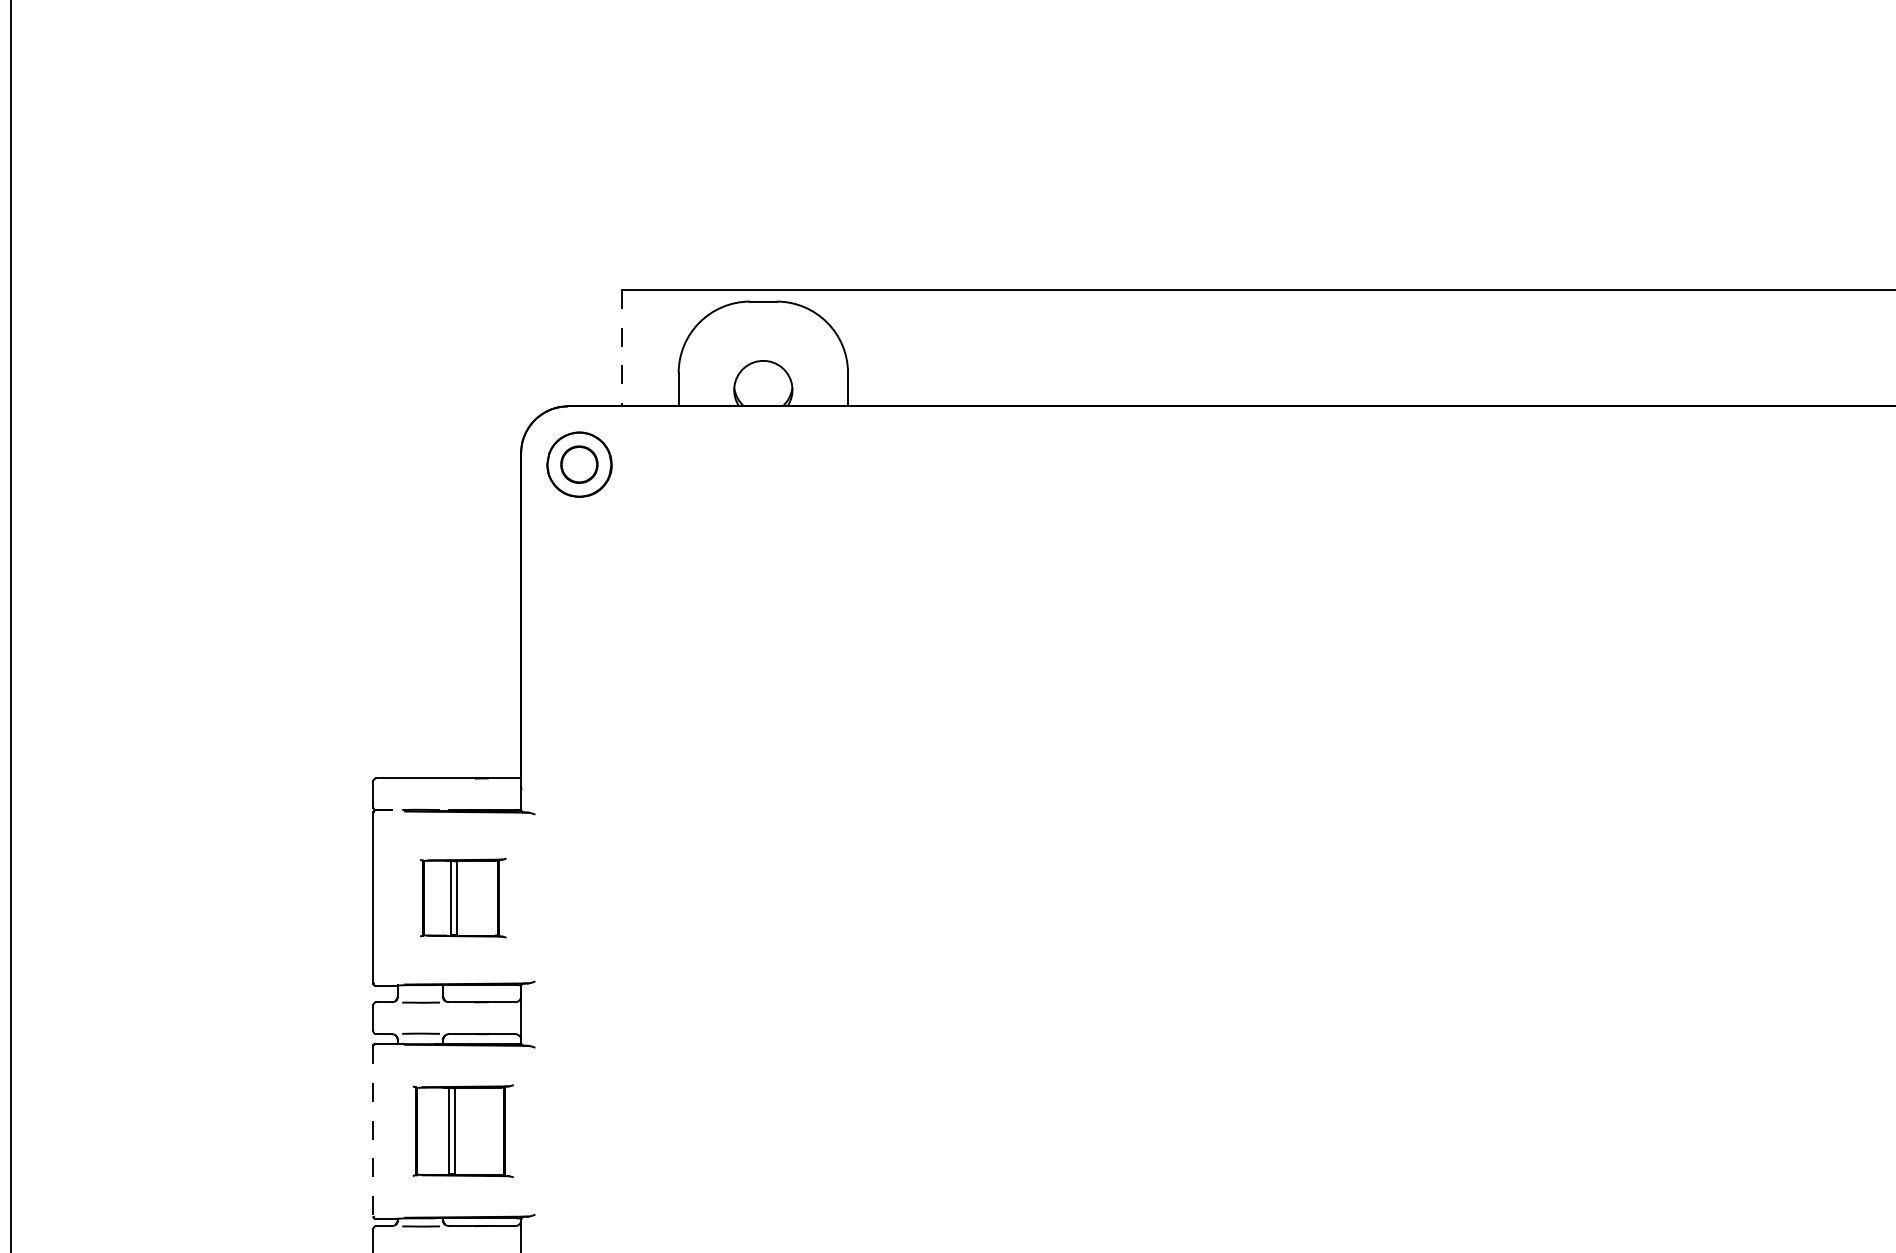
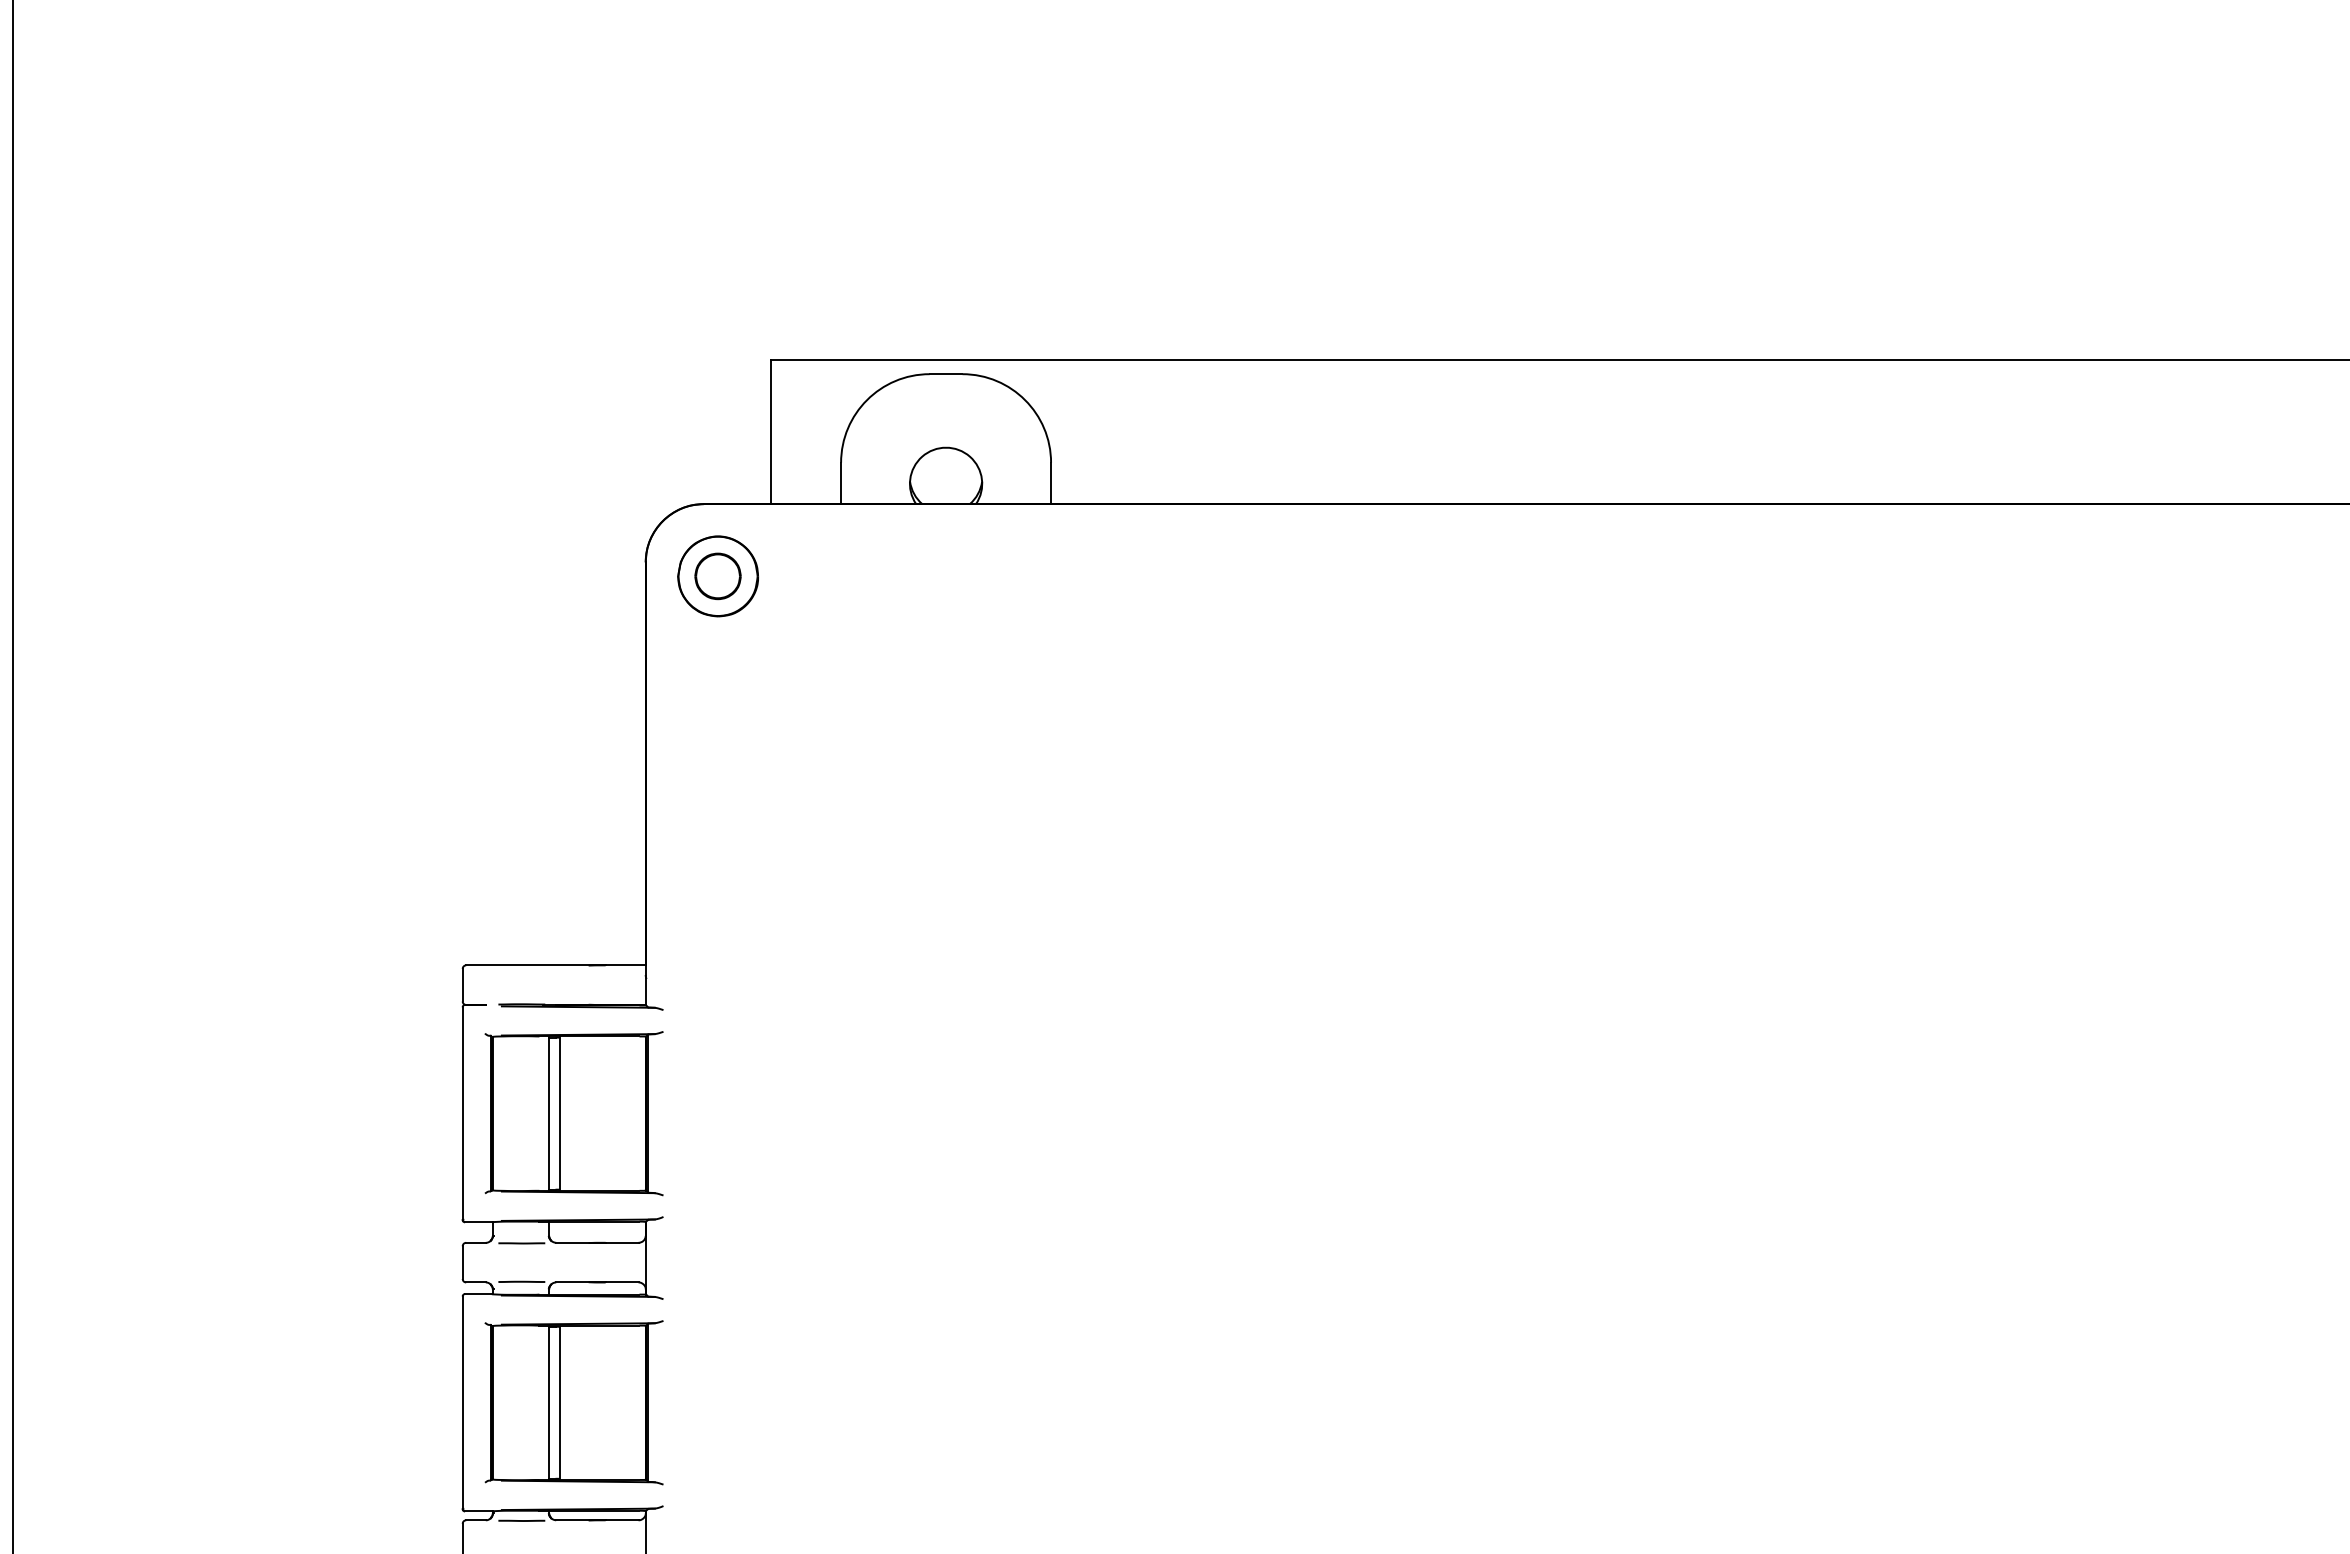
line: (622, 348) -> (771, 432), dashed -> solid
part: (462, 897) -> (573, 1113), size x1.67
line: (373, 1131) -> (462, 1403), dashed -> solid
part: (462, 1131) -> (573, 1402), size x1.43

